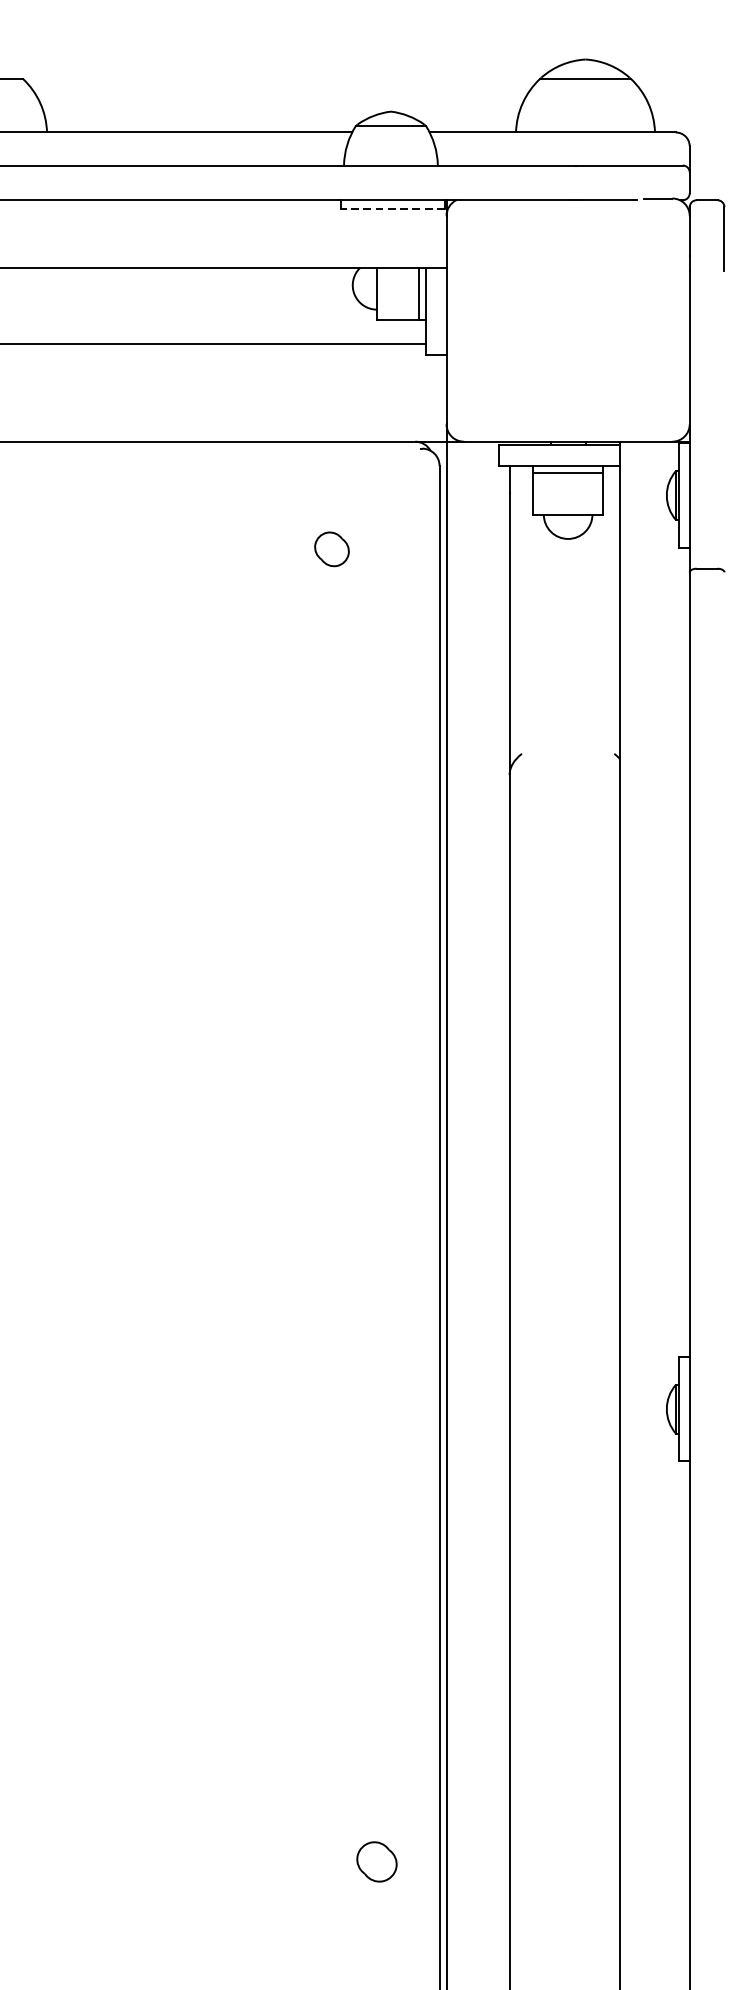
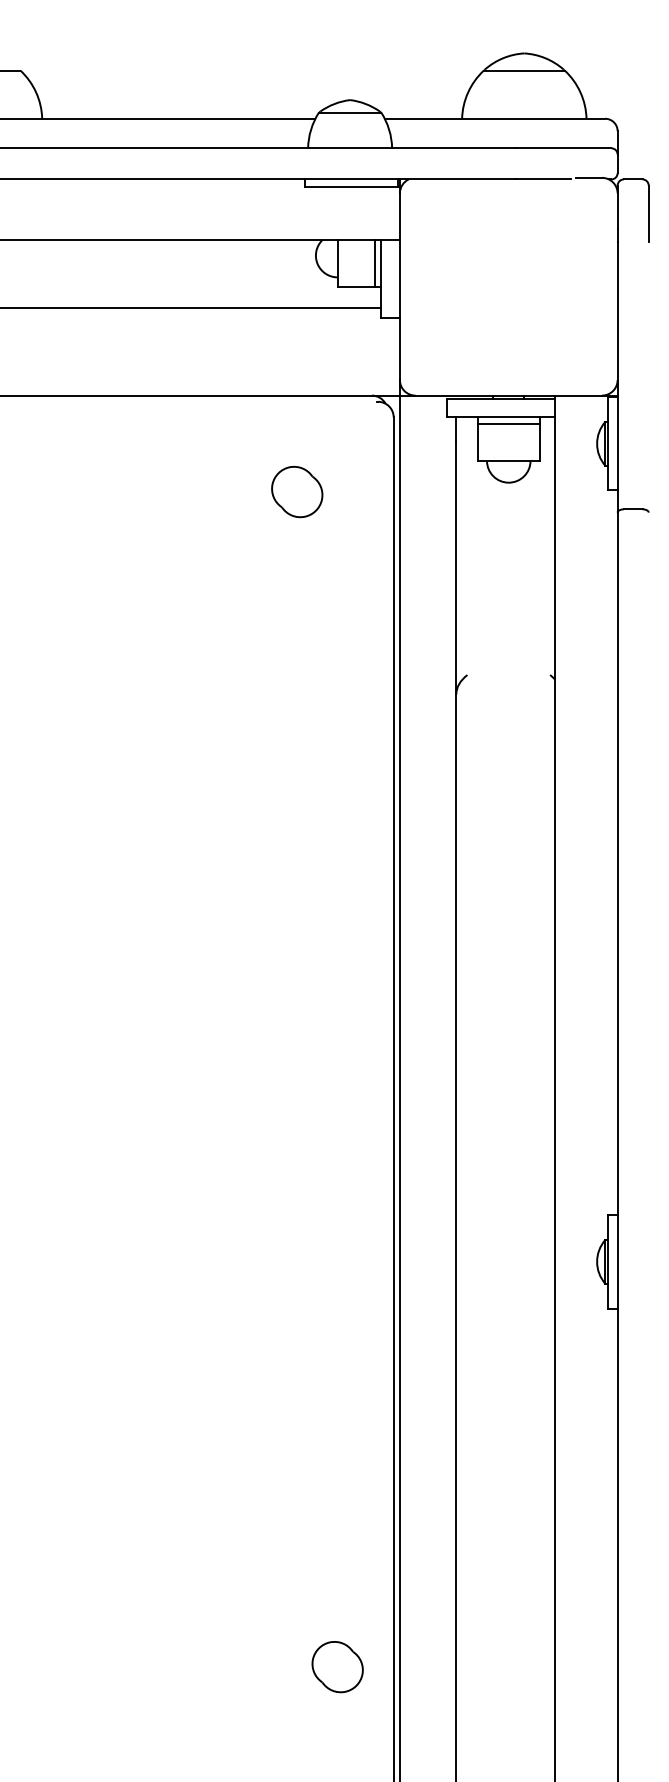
line: (392, 209) -> (351, 187), dashed -> solid
part: (332, 548) -> (297, 491), size x1.67
part: (376, 1862) -> (337, 1667), size x1.43

